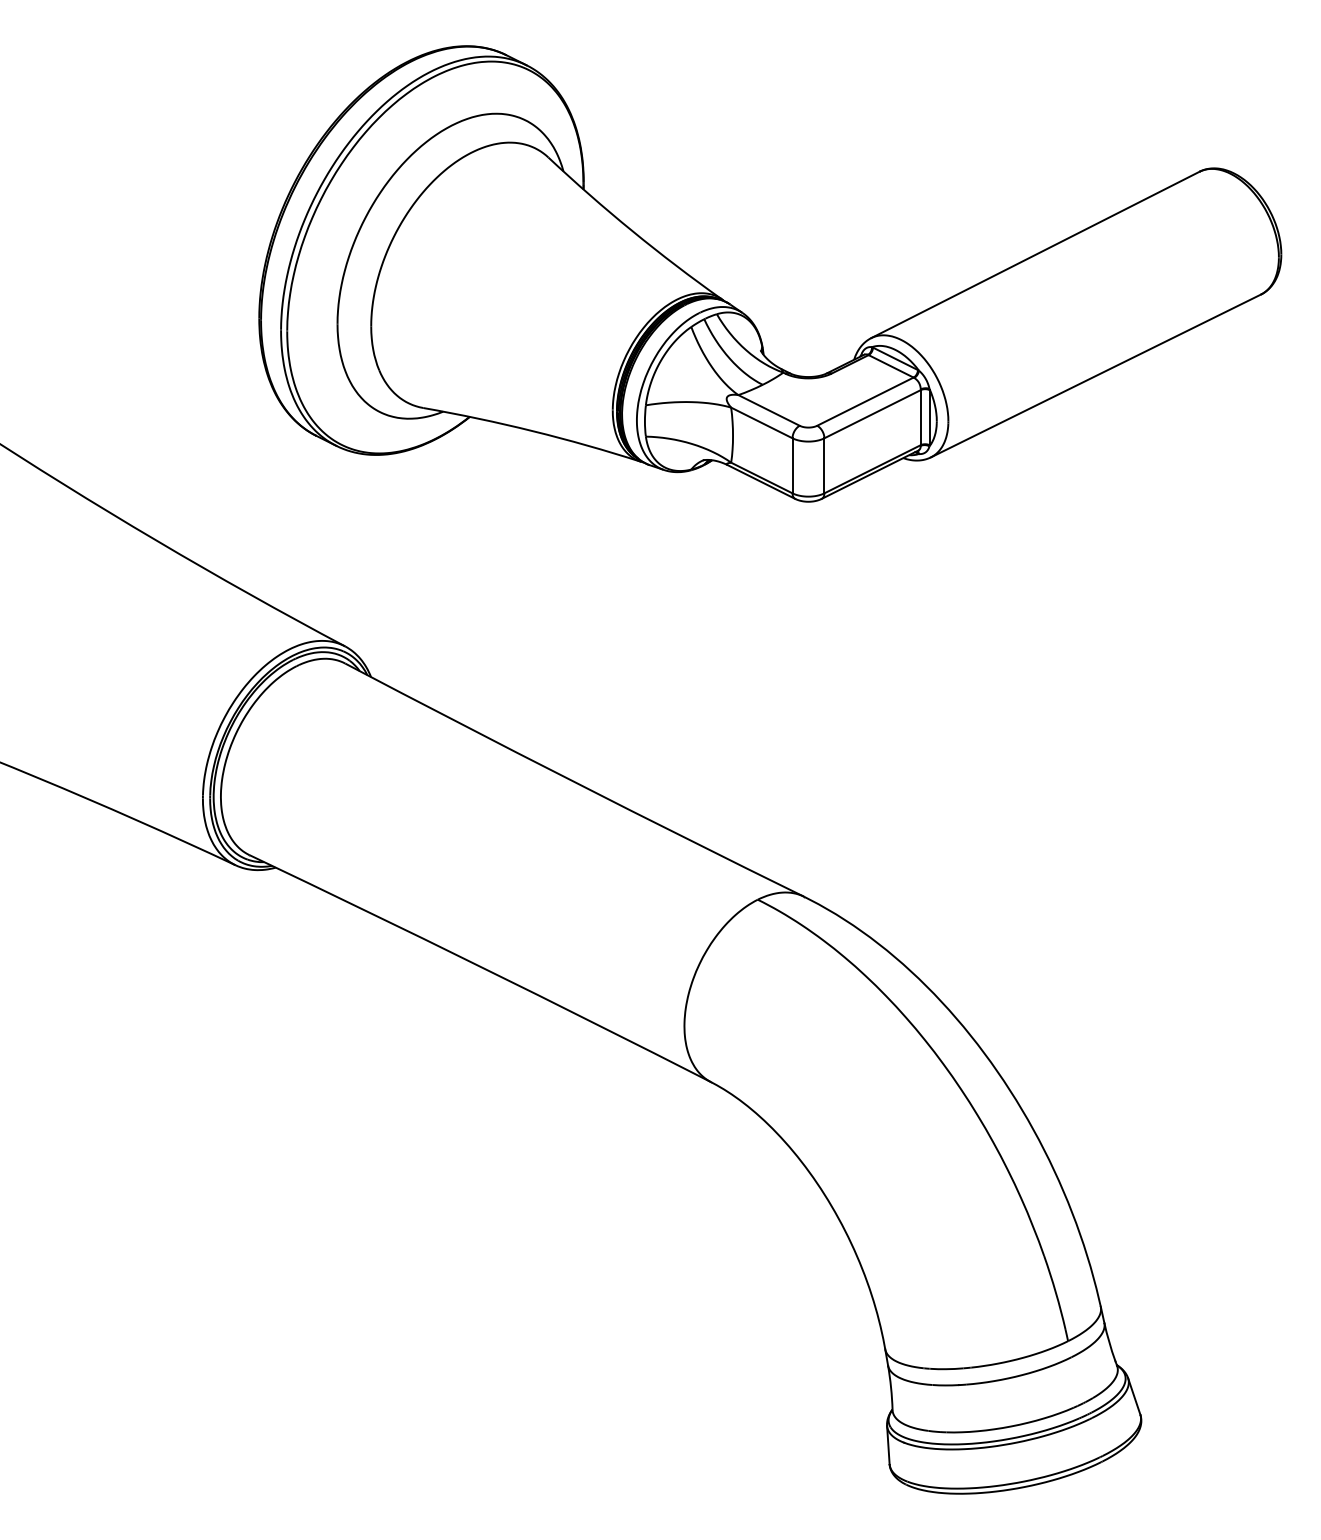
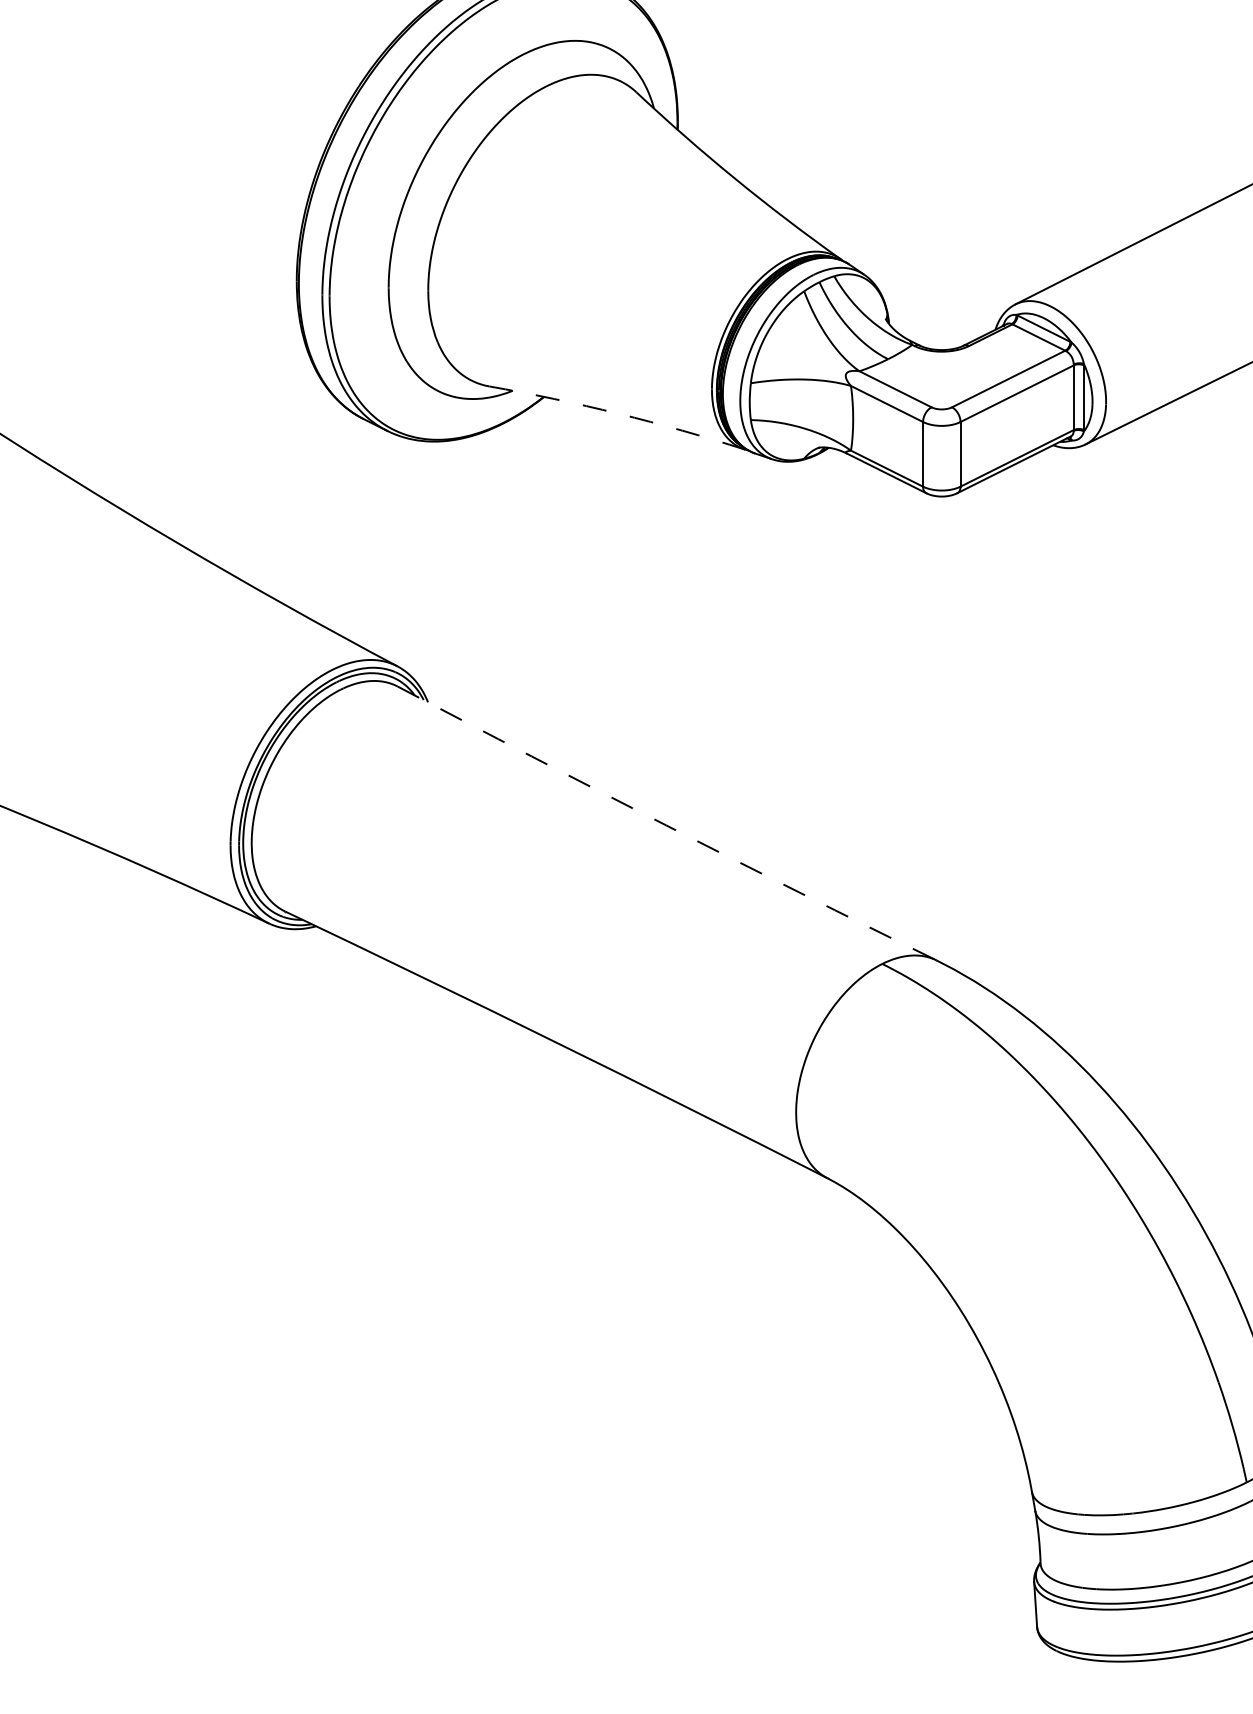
arc: (533, 431) -> (618, 414), solid -> dashed
arc: (573, 781) -> (665, 825), solid -> dashed

